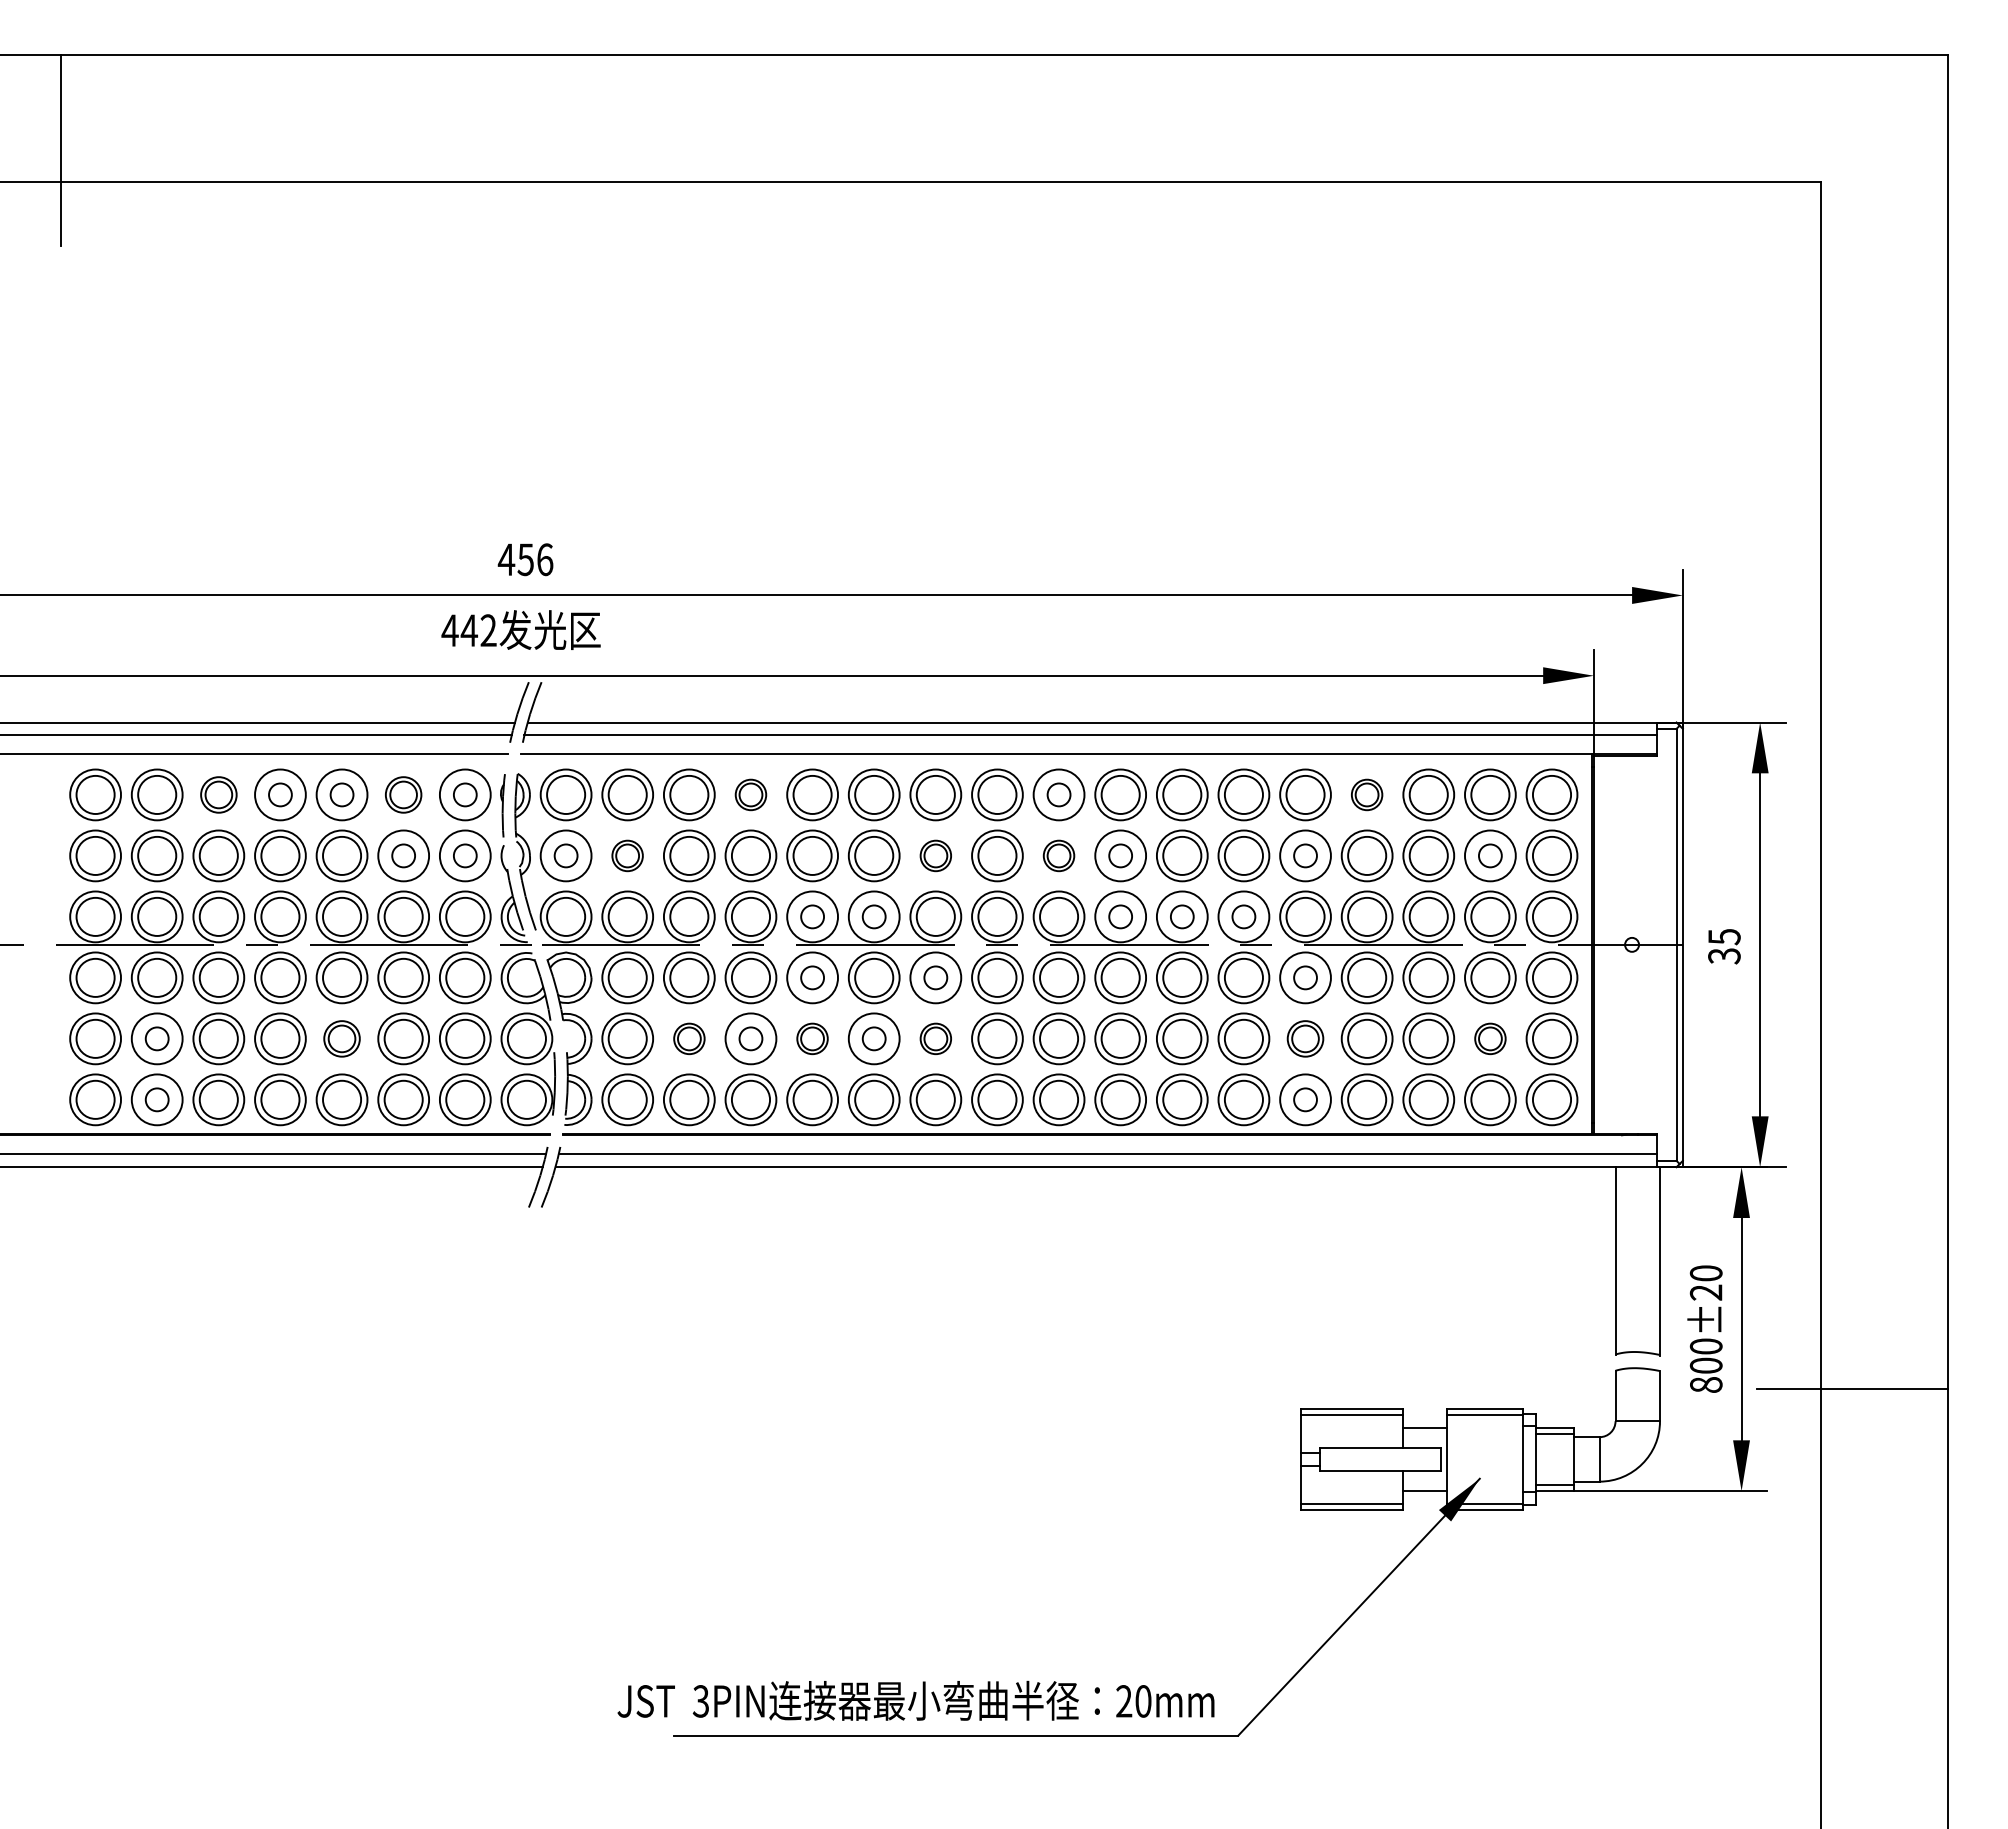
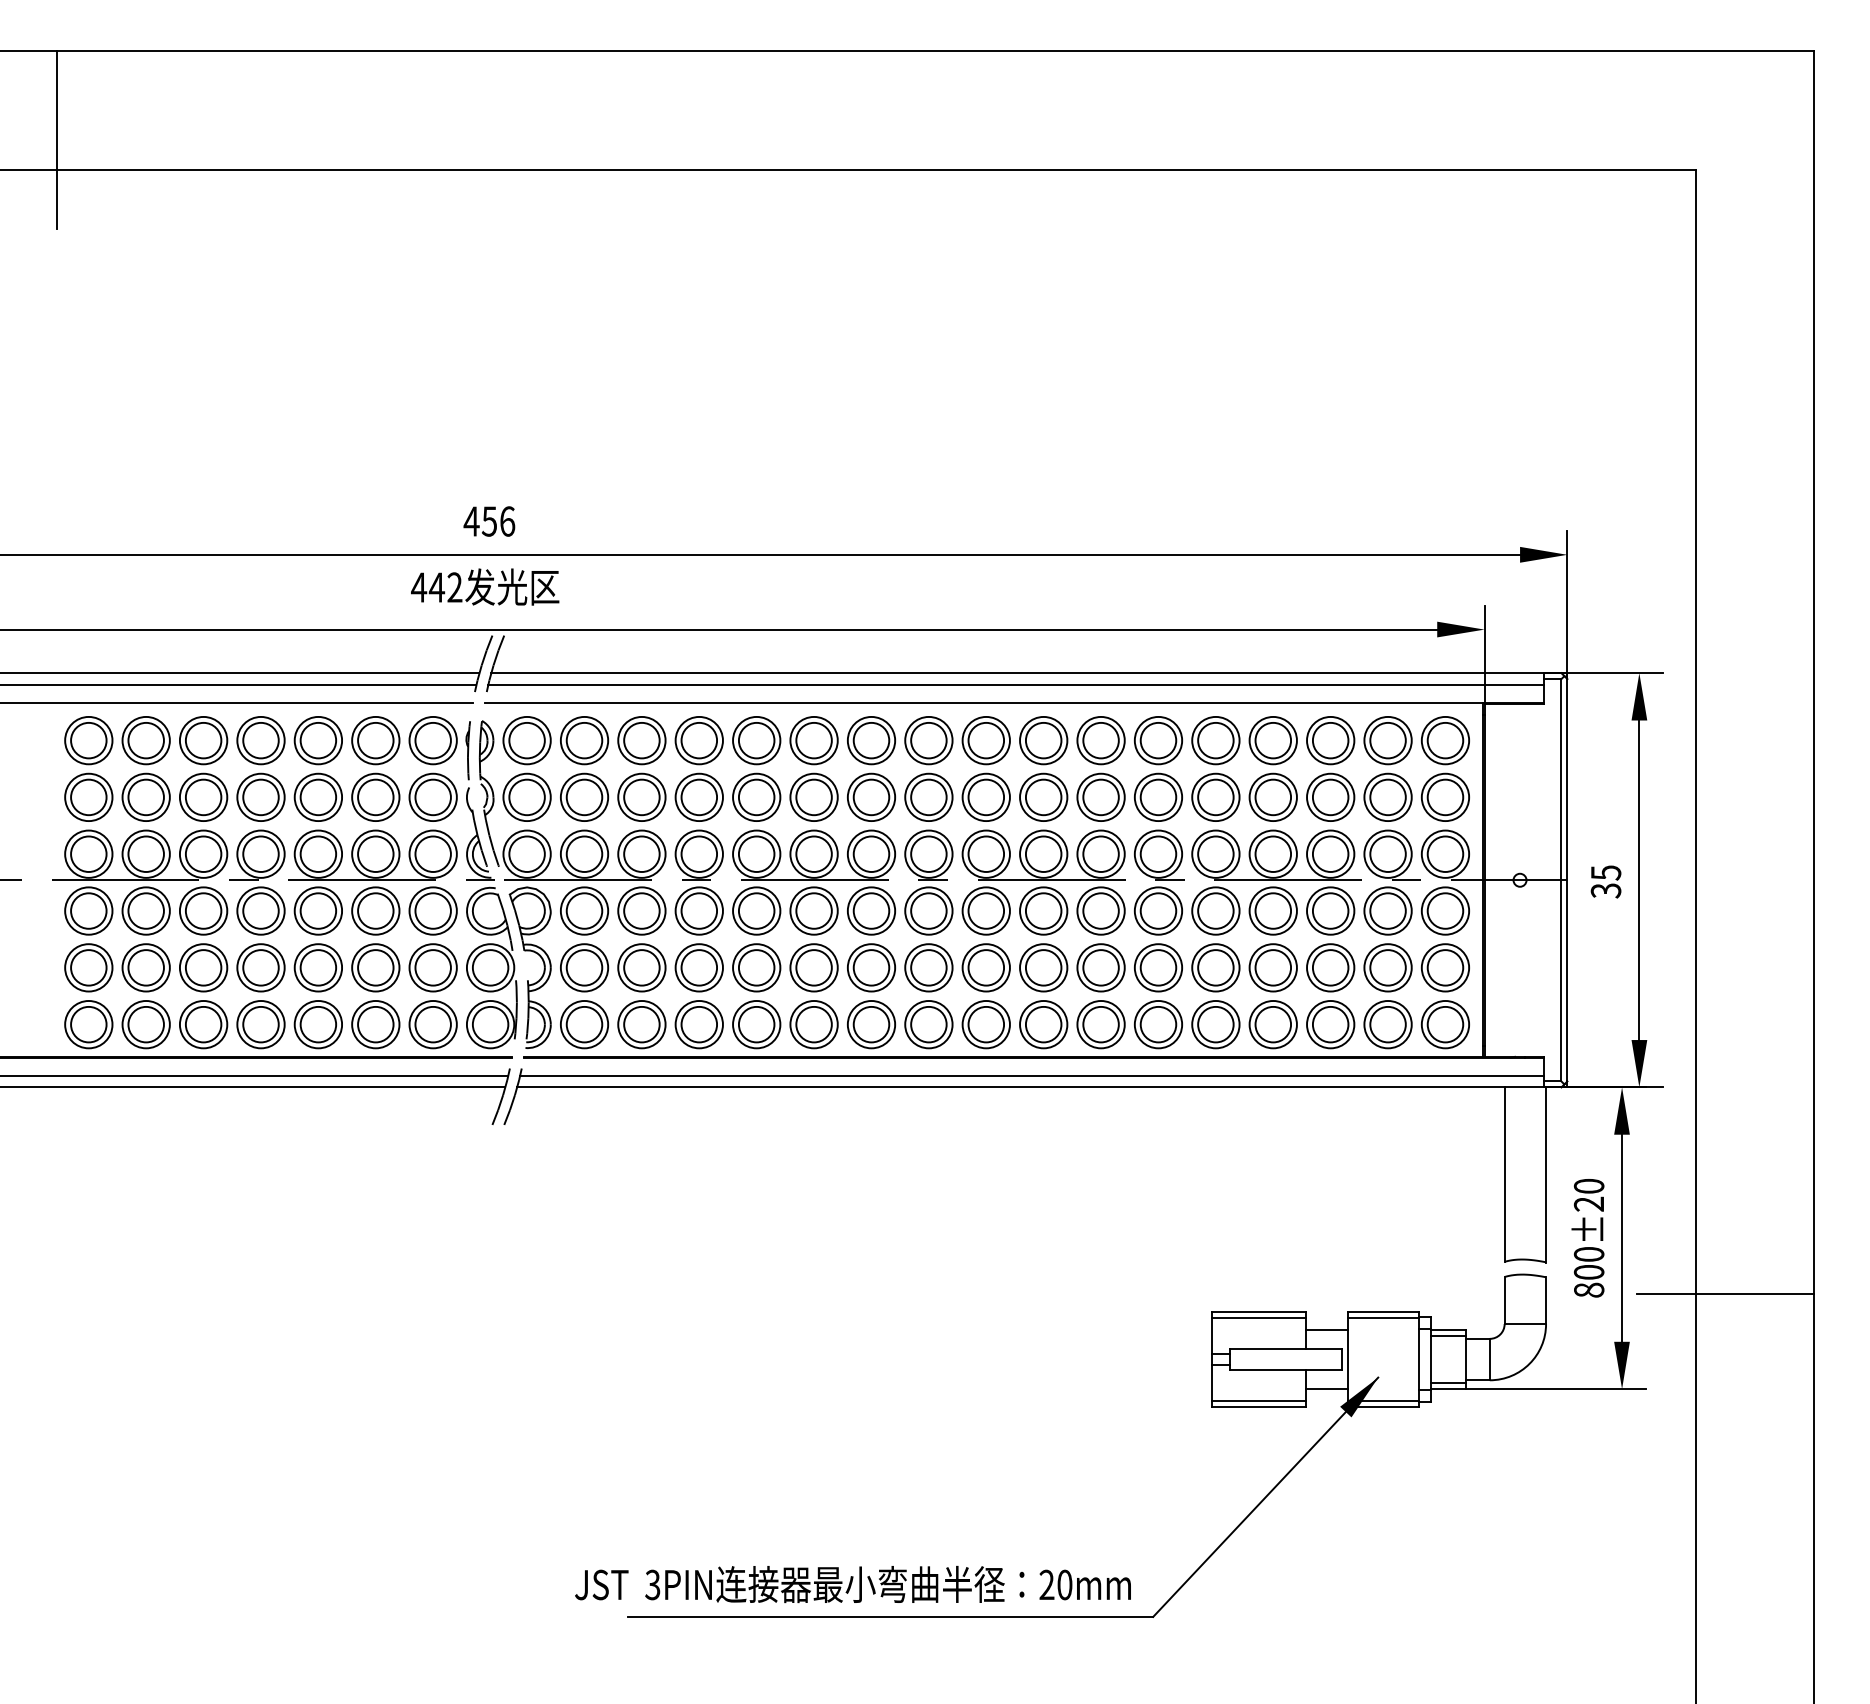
part: (218, 794) -> (203, 740), size x1.43
circle: (280, 794) -> (261, 740), size x1.67
circle: (342, 794) -> (318, 740), size x1.67
part: (403, 794) -> (375, 740), size x1.43
circle: (465, 794) -> (433, 740), size x1.67
part: (750, 794) -> (698, 740), size x1.67
circle: (1059, 794) -> (986, 740), size x1.67
part: (1366, 794) -> (1272, 740), size x1.67
circle: (403, 855) -> (375, 797), size x1.67
circle: (465, 855) -> (433, 797), size x1.67
circle: (566, 855) -> (527, 797), size x1.67
part: (627, 855) -> (584, 797), size x1.67
part: (935, 855) -> (871, 797), size x1.67
part: (1058, 855) -> (985, 797), size x1.67
circle: (1120, 855) -> (1043, 797), size x1.67
circle: (1305, 855) -> (1215, 797), size x1.67
circle: (1490, 855) -> (1388, 797), size x1.67
circle: (812, 916) -> (756, 853), size x1.67
circle: (874, 916) -> (814, 853), size x1.67
circle: (1120, 916) -> (1043, 853), size x1.67
circle: (1182, 916) -> (1101, 853), size x1.67
circle: (1243, 916) -> (1158, 853), size x1.67
circle: (812, 977) -> (756, 910), size x1.67
circle: (935, 977) -> (871, 910), size x1.67
circle: (1305, 977) -> (1215, 910), size x1.67
circle: (157, 1038) -> (146, 967), size x1.67
part: (341, 1038) -> (317, 967), size x1.43
part: (689, 1038) -> (642, 967), size x1.67
circle: (750, 1038) -> (698, 967), size x1.67
part: (812, 1038) -> (756, 967), size x1.67
circle: (874, 1038) -> (814, 967), size x1.67
part: (935, 1038) -> (871, 967), size x1.67
part: (1305, 1038) -> (1215, 967), size x1.43
part: (1490, 1038) -> (1388, 967), size x1.67
circle: (157, 1099) -> (146, 1024), size x1.67
circle: (1305, 1099) -> (1215, 1024), size x1.67

